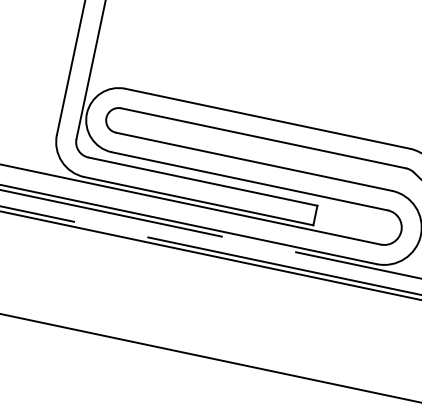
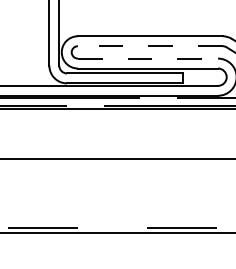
line: (262, 138) -> (149, 46), solid -> dashed
line: (255, 161) -> (148, 58), solid -> dashed

